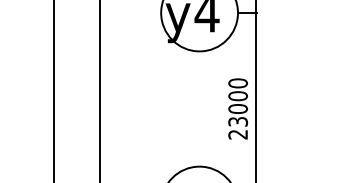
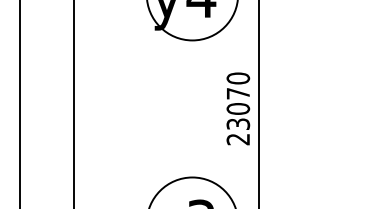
text: (238, 96) -> (238, 94), 23000 -> 23070

